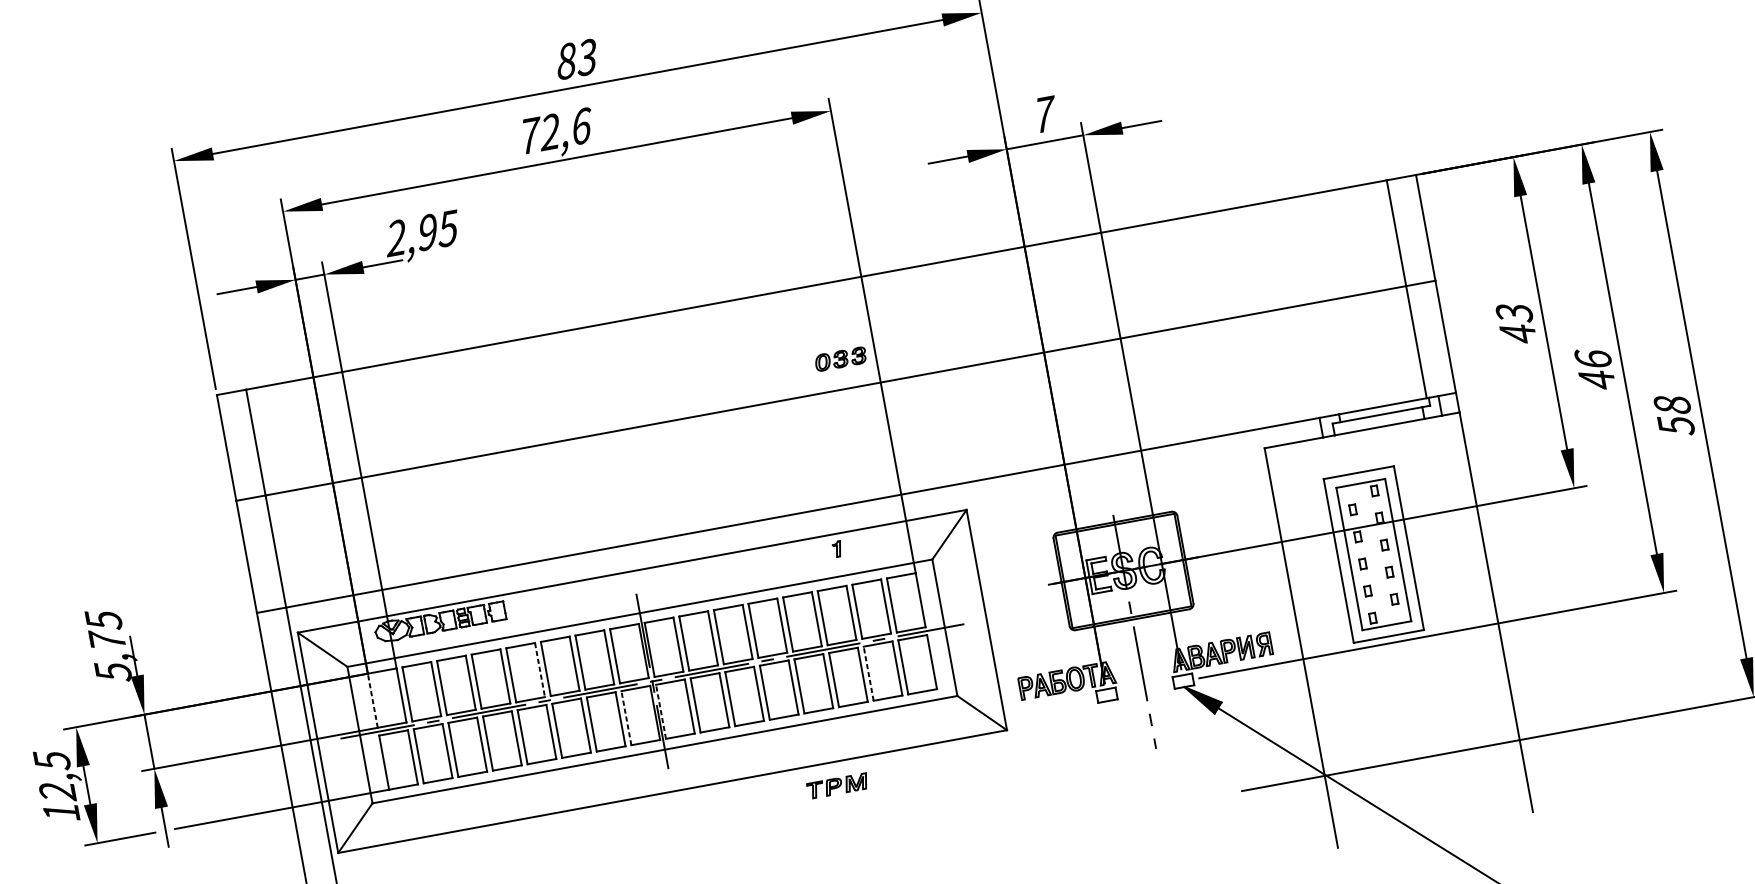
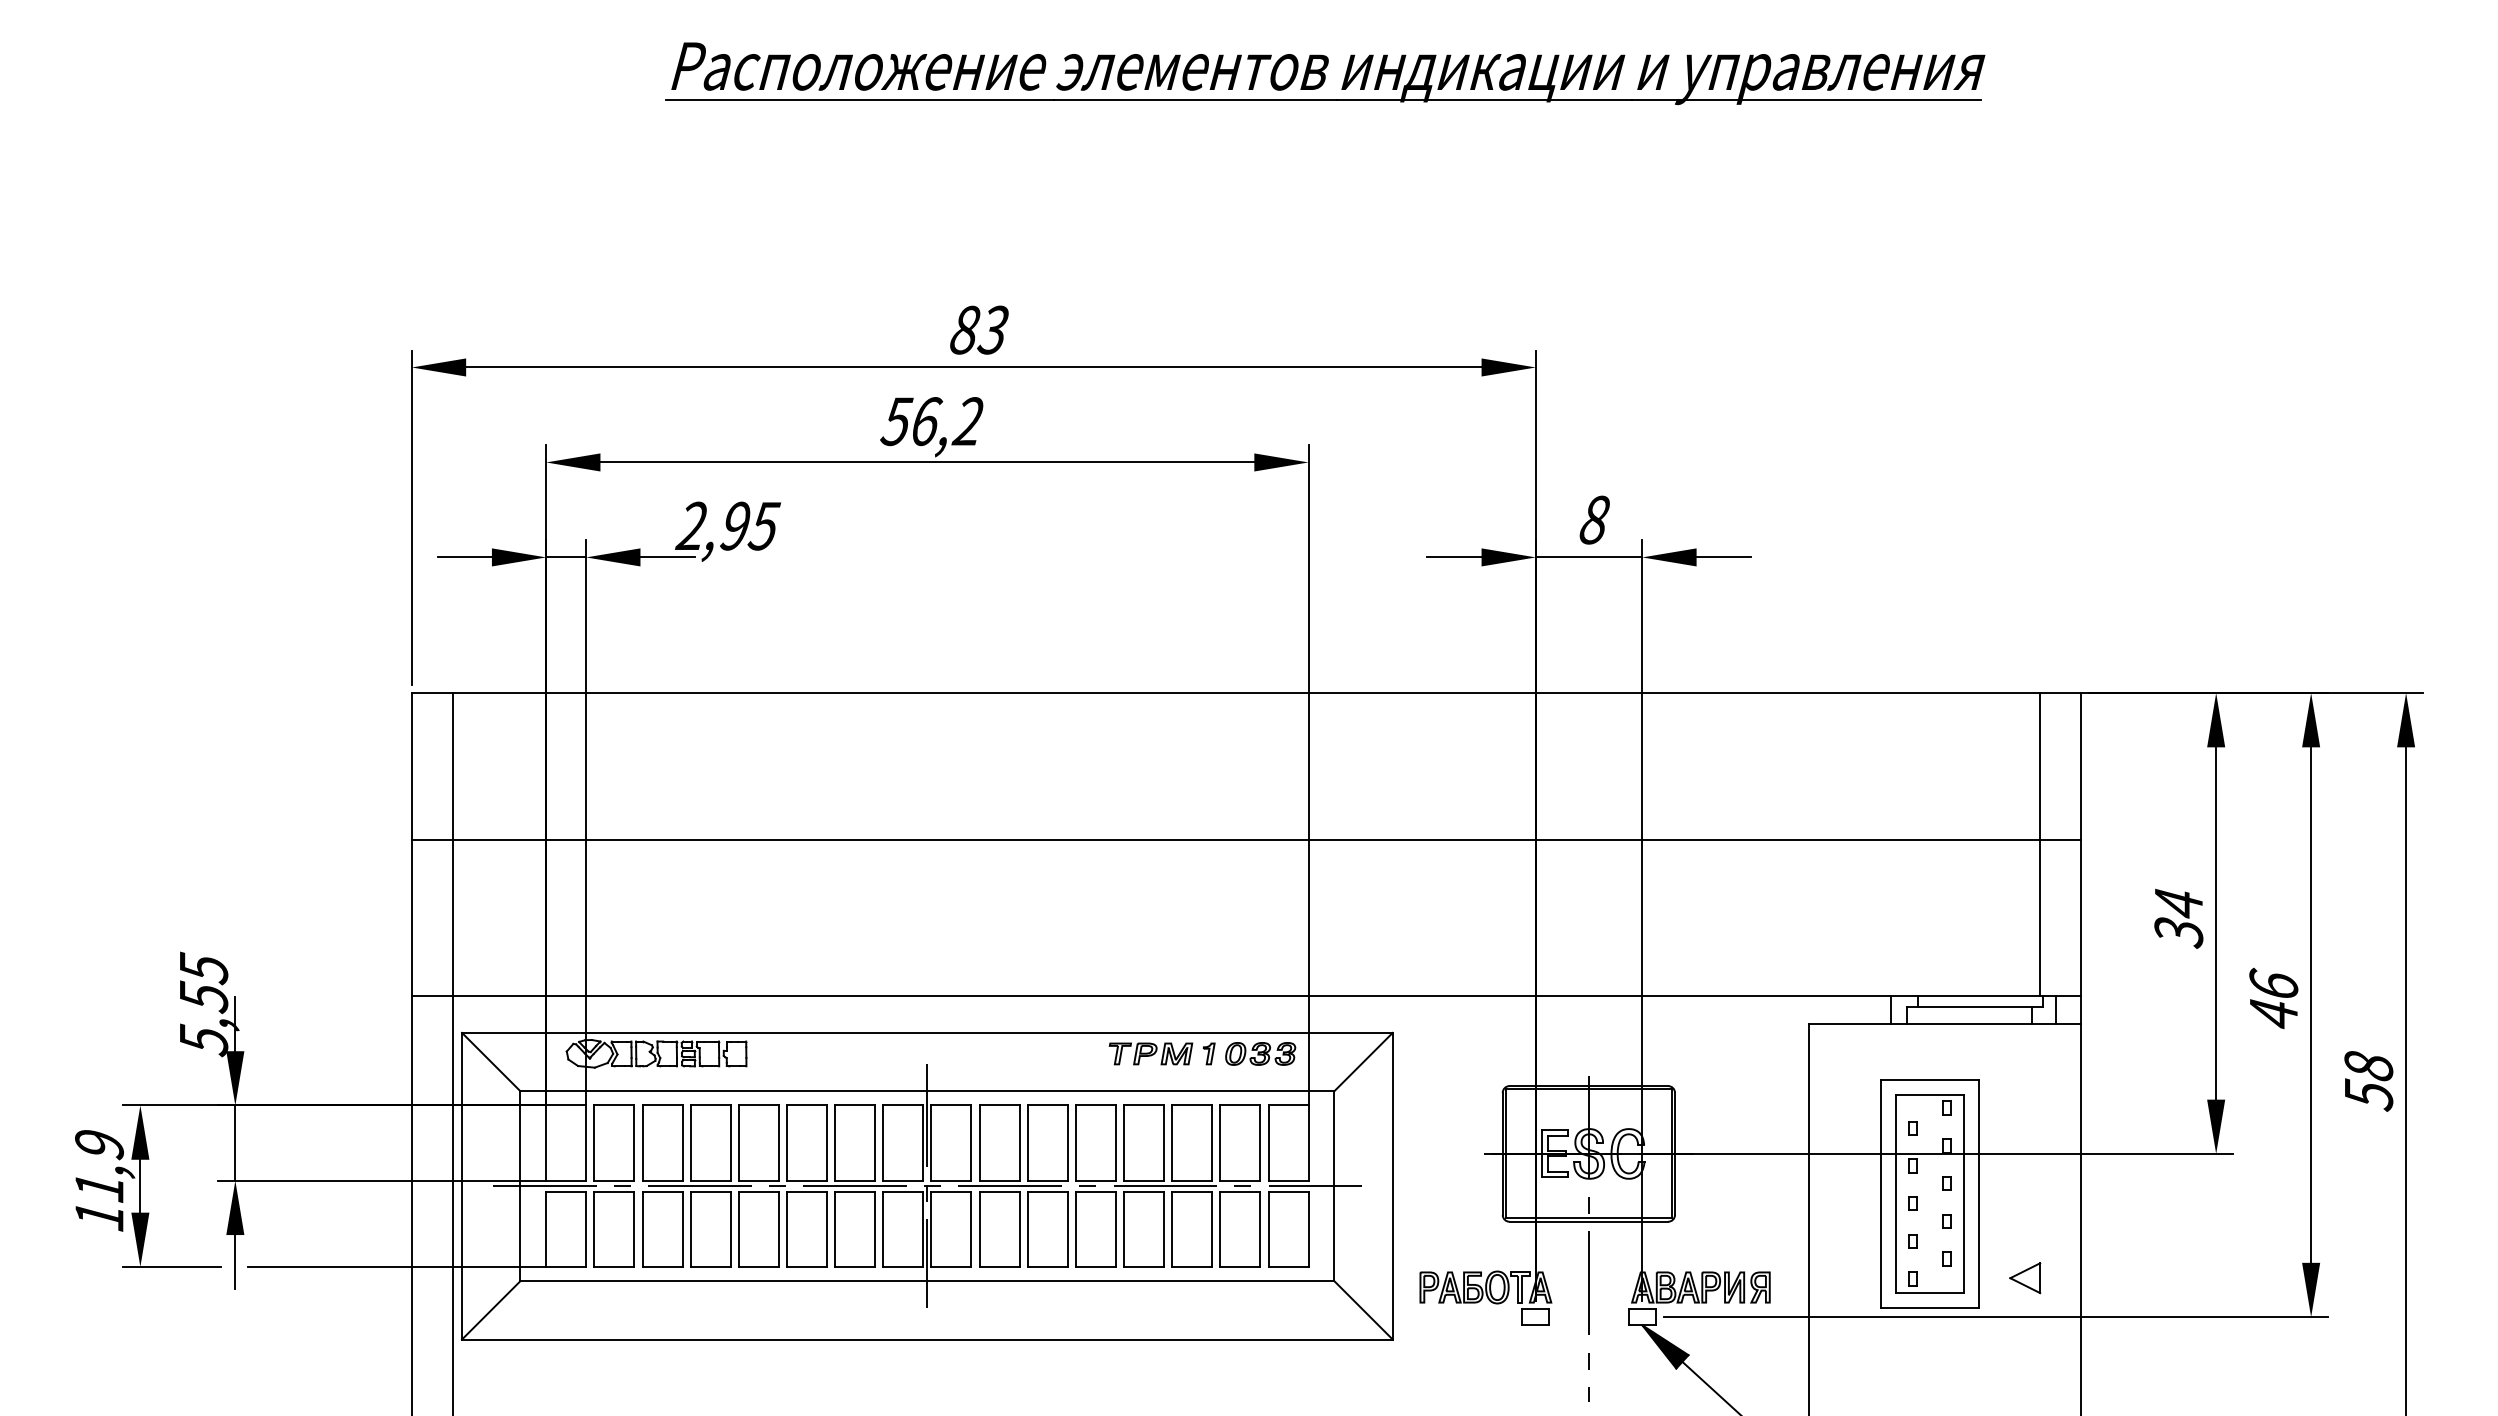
text: (1045, 114) -> (1596, 519), 7 -> 8
text: (555, 131) -> (933, 421), 72,6 -> 56,2
text: (1516, 324) -> (2178, 918), 43 -> 34
part: (840, 358) -> (1260, 1053), moved
part: (1453, 602) -> (2025, 1278), added
text: (107, 640) -> (204, 996), 5,75 -> 5,55
line: (539, 670) -> (778, 1143), dashed -> solid
line: (868, 673) -> (1220, 1229), dashed -> solid
line: (373, 700) -> (546, 1143), dashed -> solid
line: (661, 712) -> (931, 1229), dashed -> solid
line: (626, 718) -> (883, 1229), dashed -> solid
text: (54, 776) -> (99, 1166), 12,5 -> 11,9
part: (837, 785) -> (1150, 1053), moved

